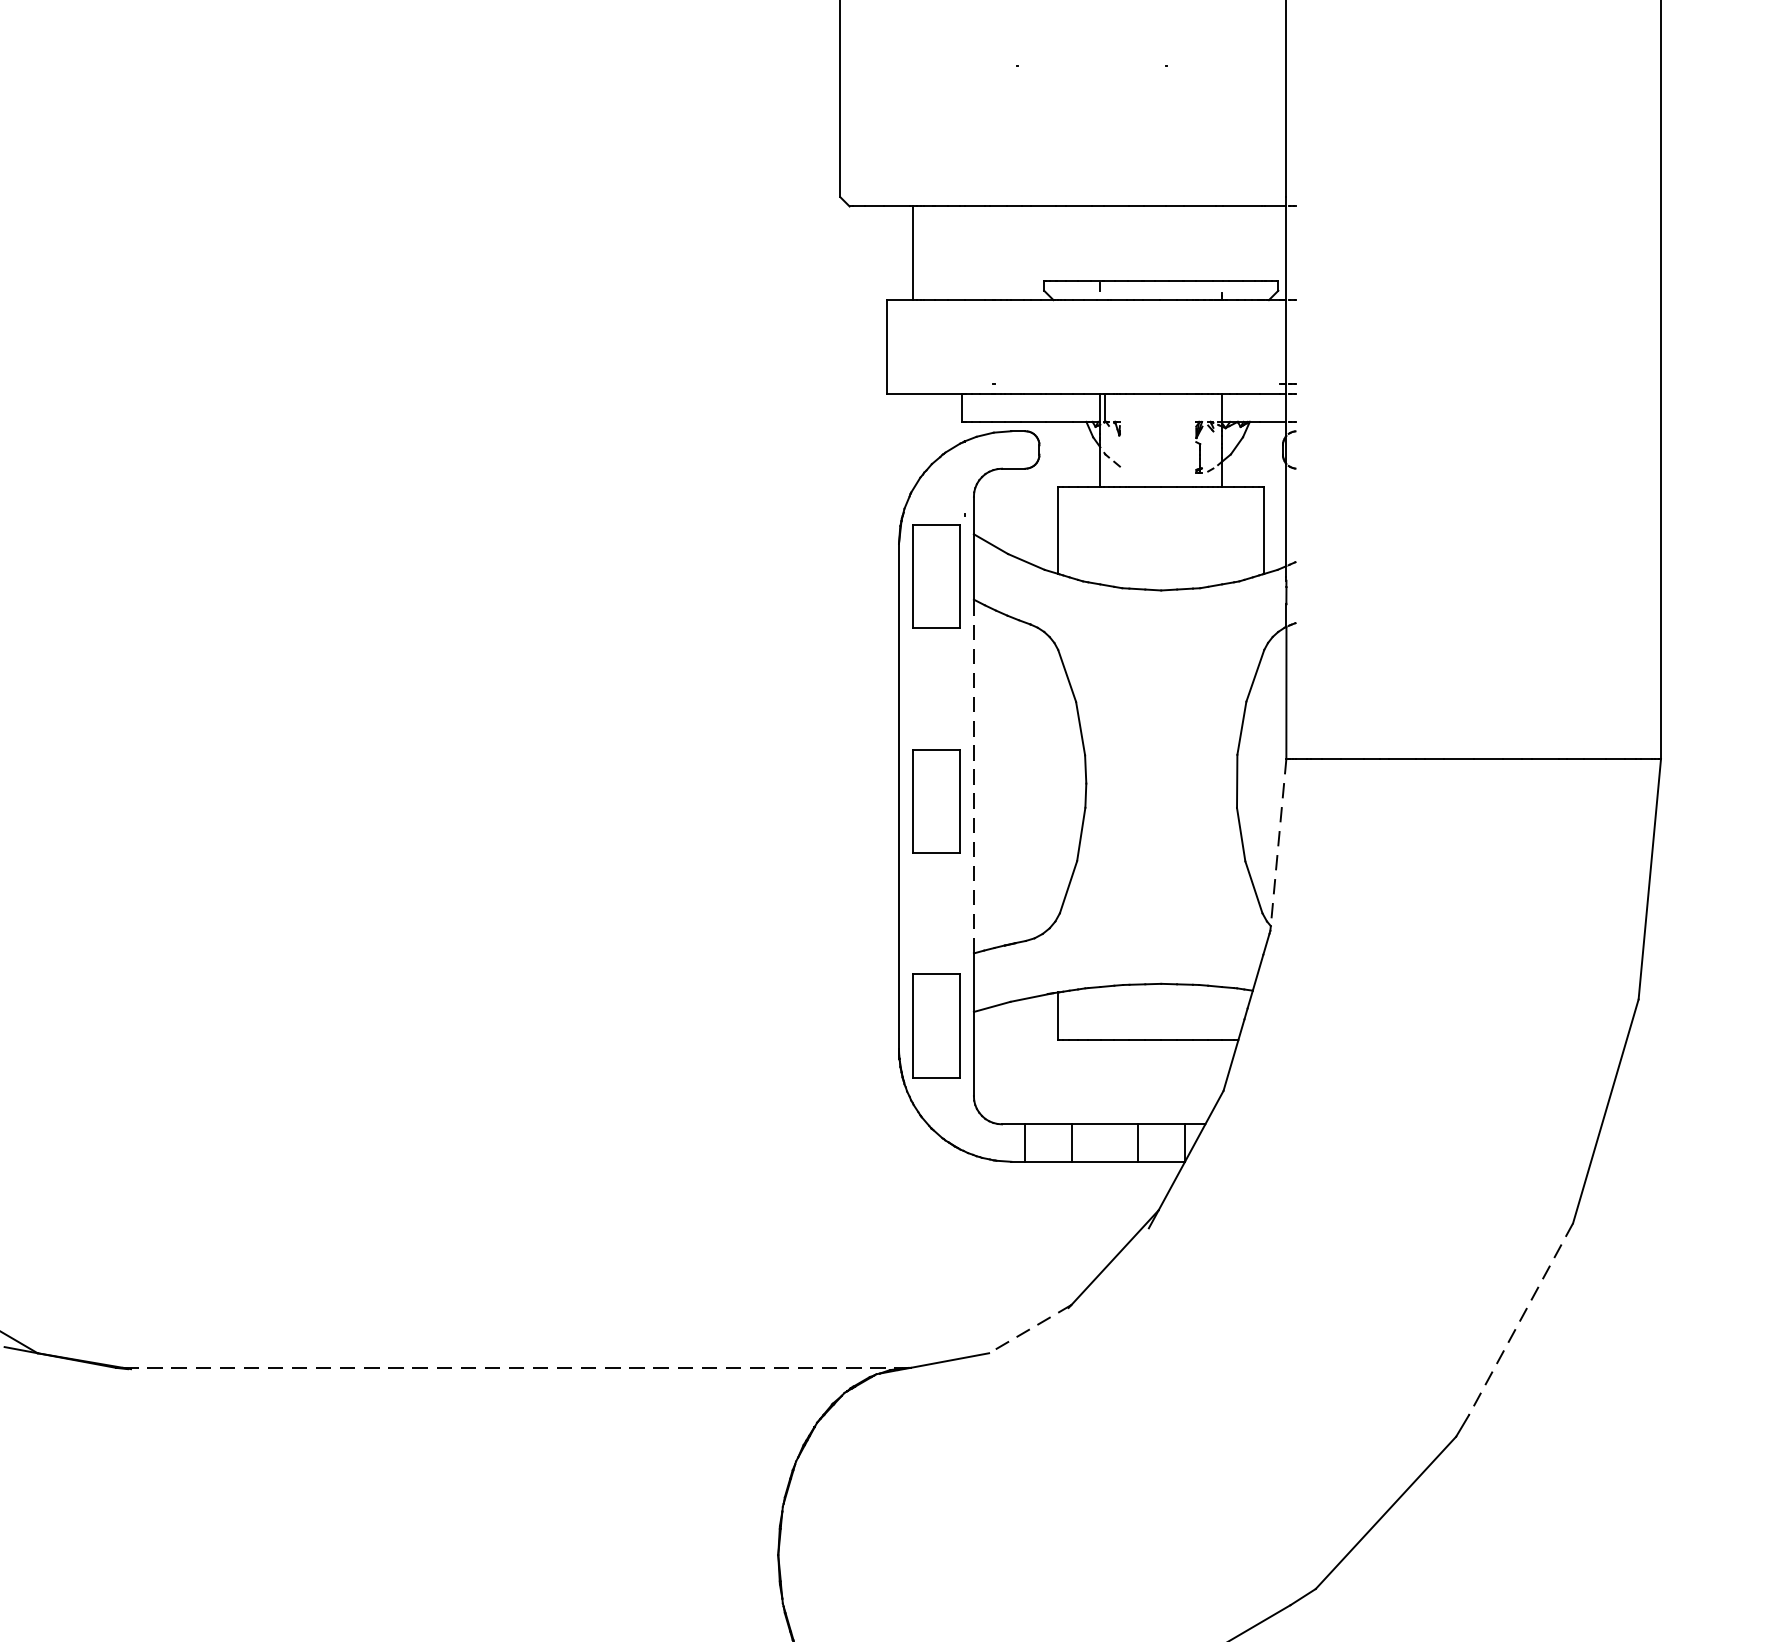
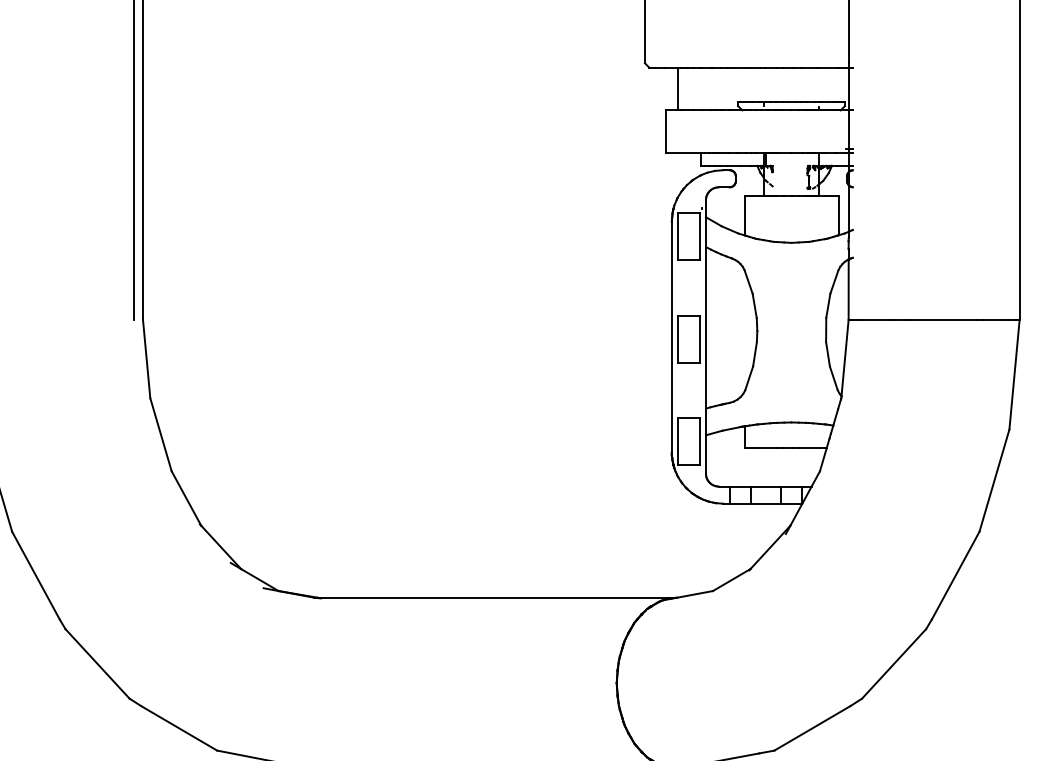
line: (974, 775) -> (706, 327), dashed -> solid
line: (1279, 843) -> (845, 358), dashed -> solid
line: (1520, 1319) -> (955, 575), dashed -> solid
line: (1029, 1330) -> (731, 580), dashed -> solid
line: (512, 1367) -> (495, 597), dashed -> solid

